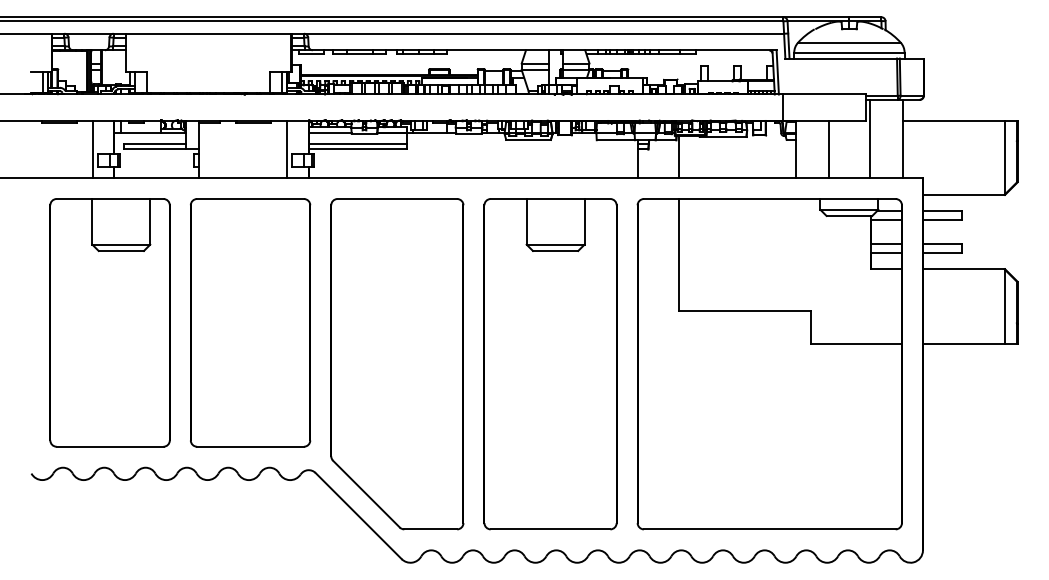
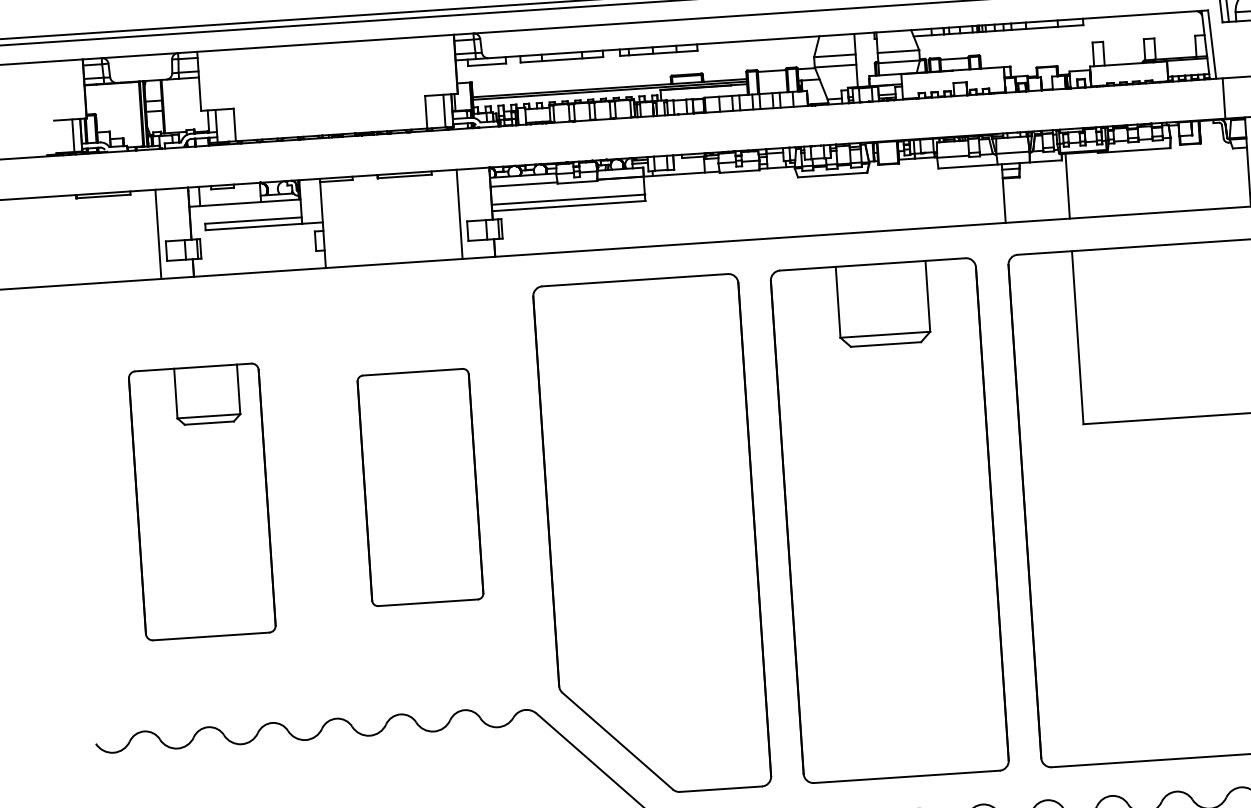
part: (109, 322) -> (201, 501), size x0.7
part: (250, 322) -> (420, 486), size x0.6

